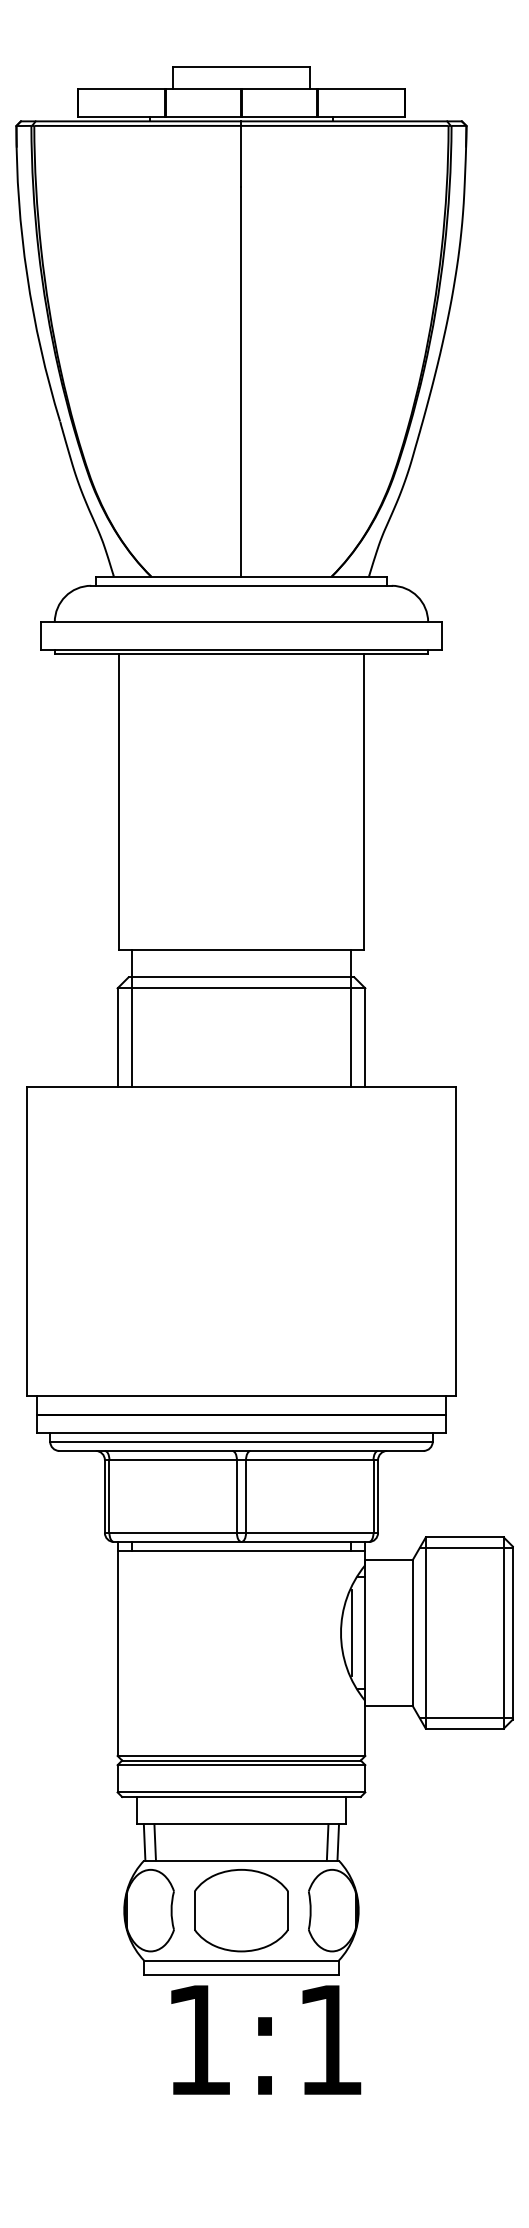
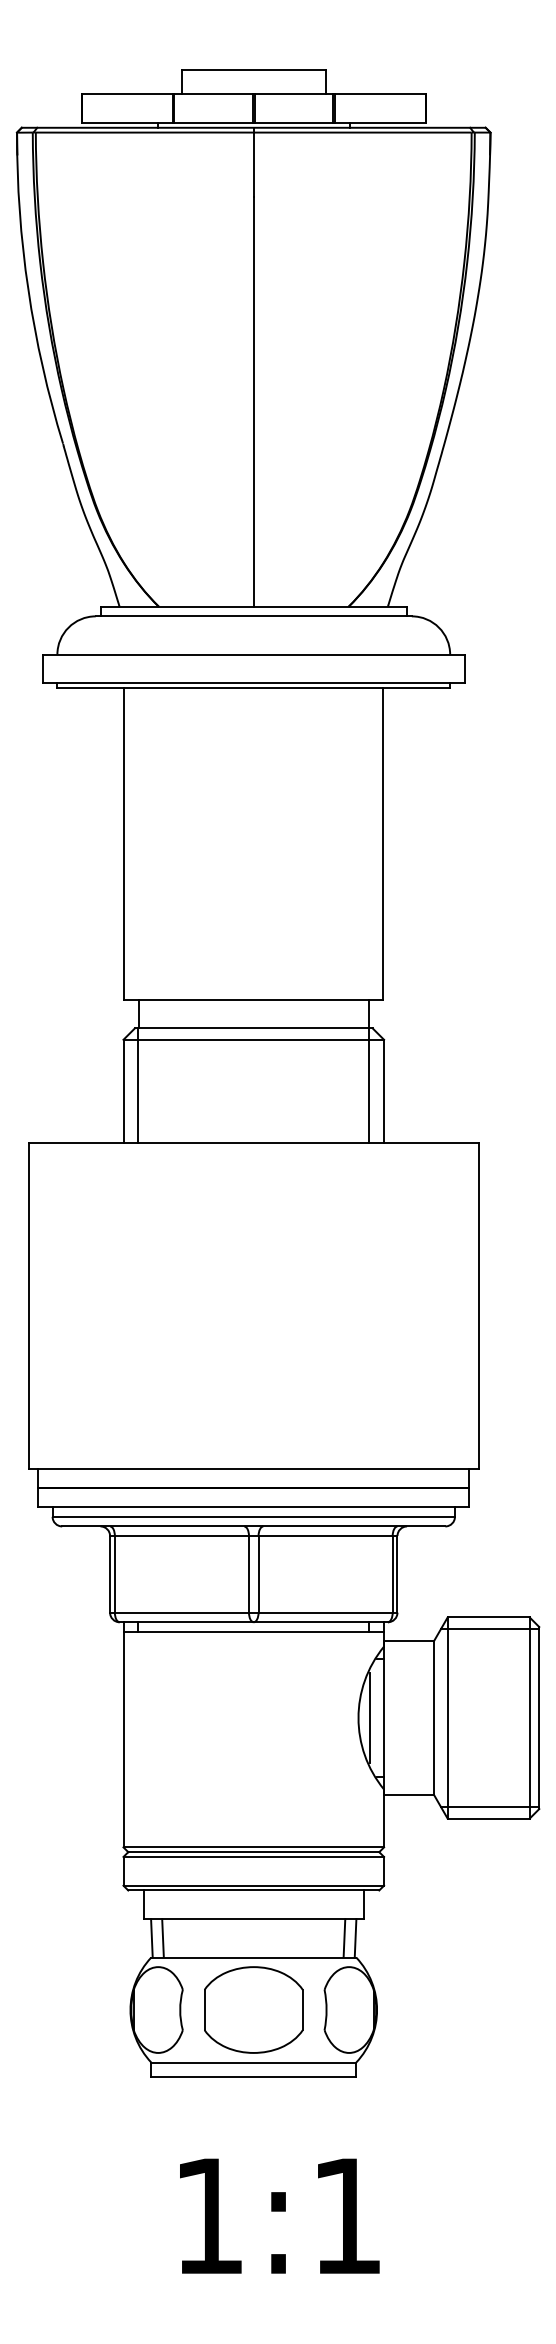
text: (265, 2039) -> (279, 2215), moved

